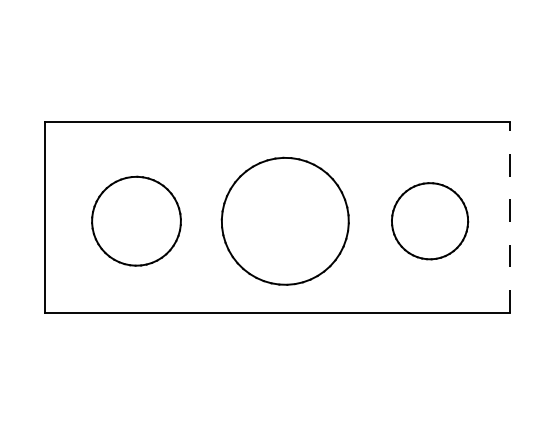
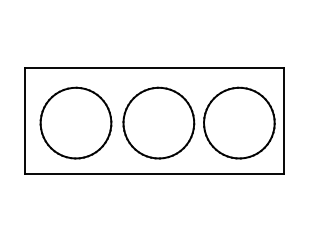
line: (511, 216) -> (284, 120), dashed -> solid
part: (135, 220) -> (75, 122), size x1.43
part: (430, 220) -> (239, 122), size x1.67

